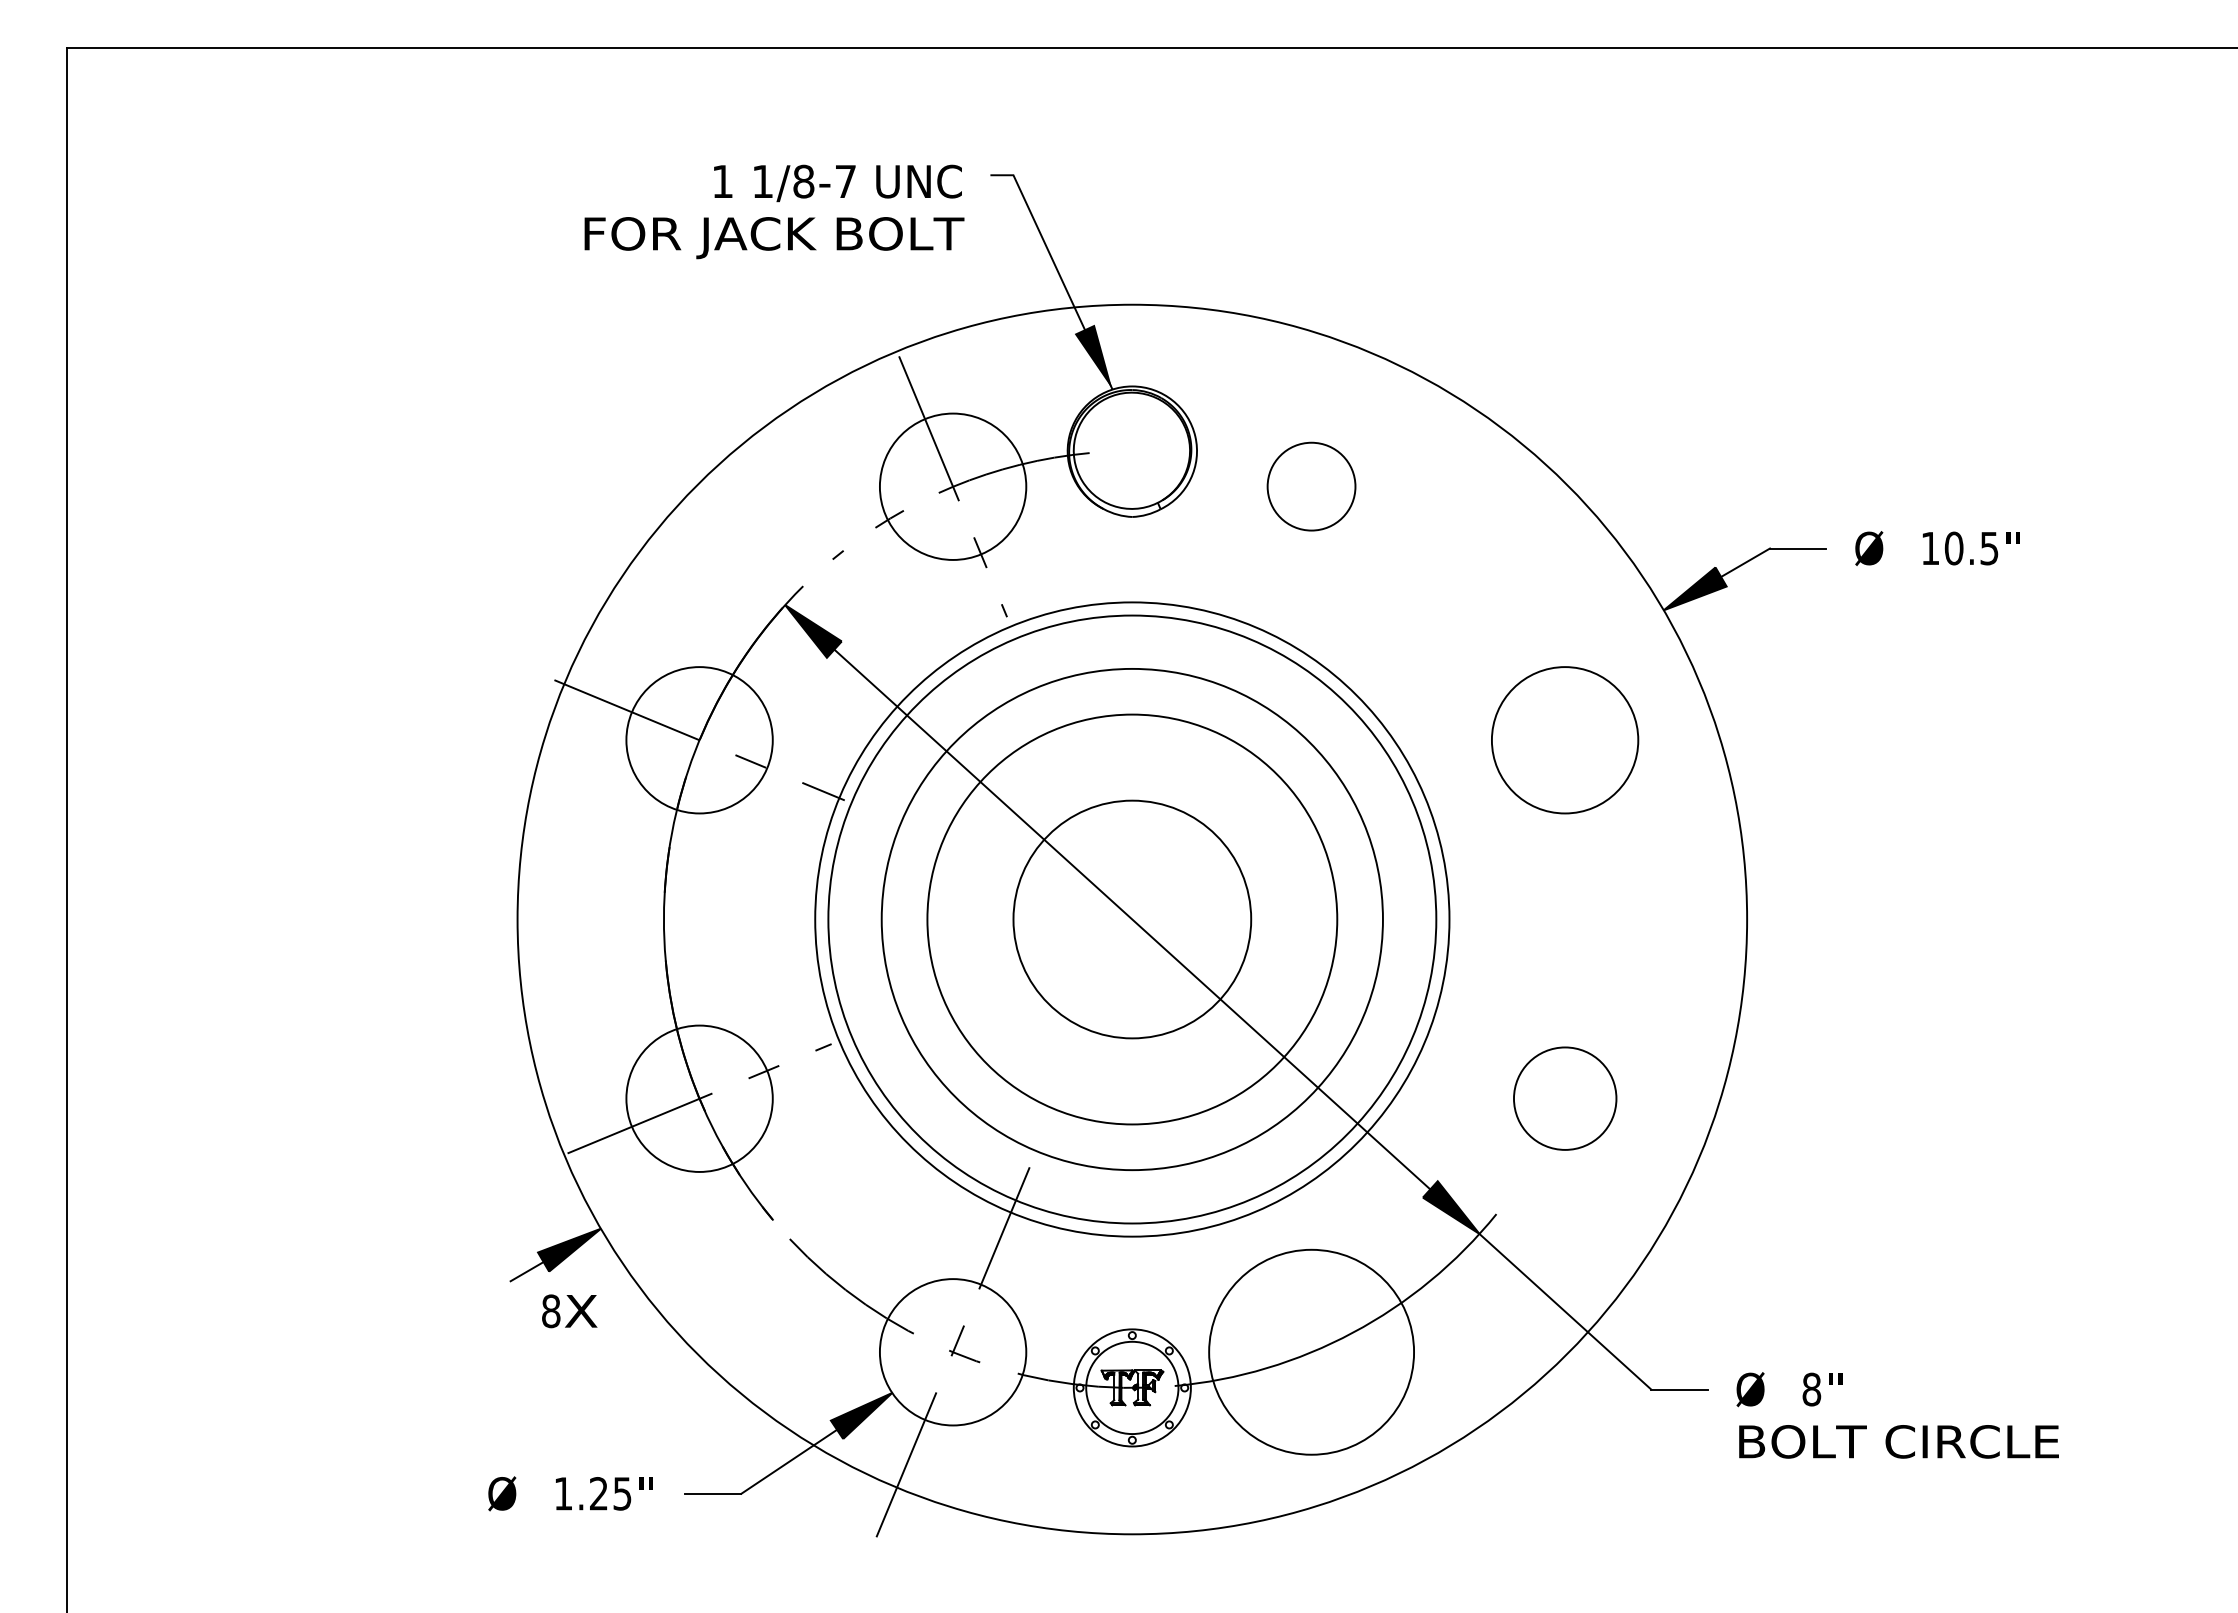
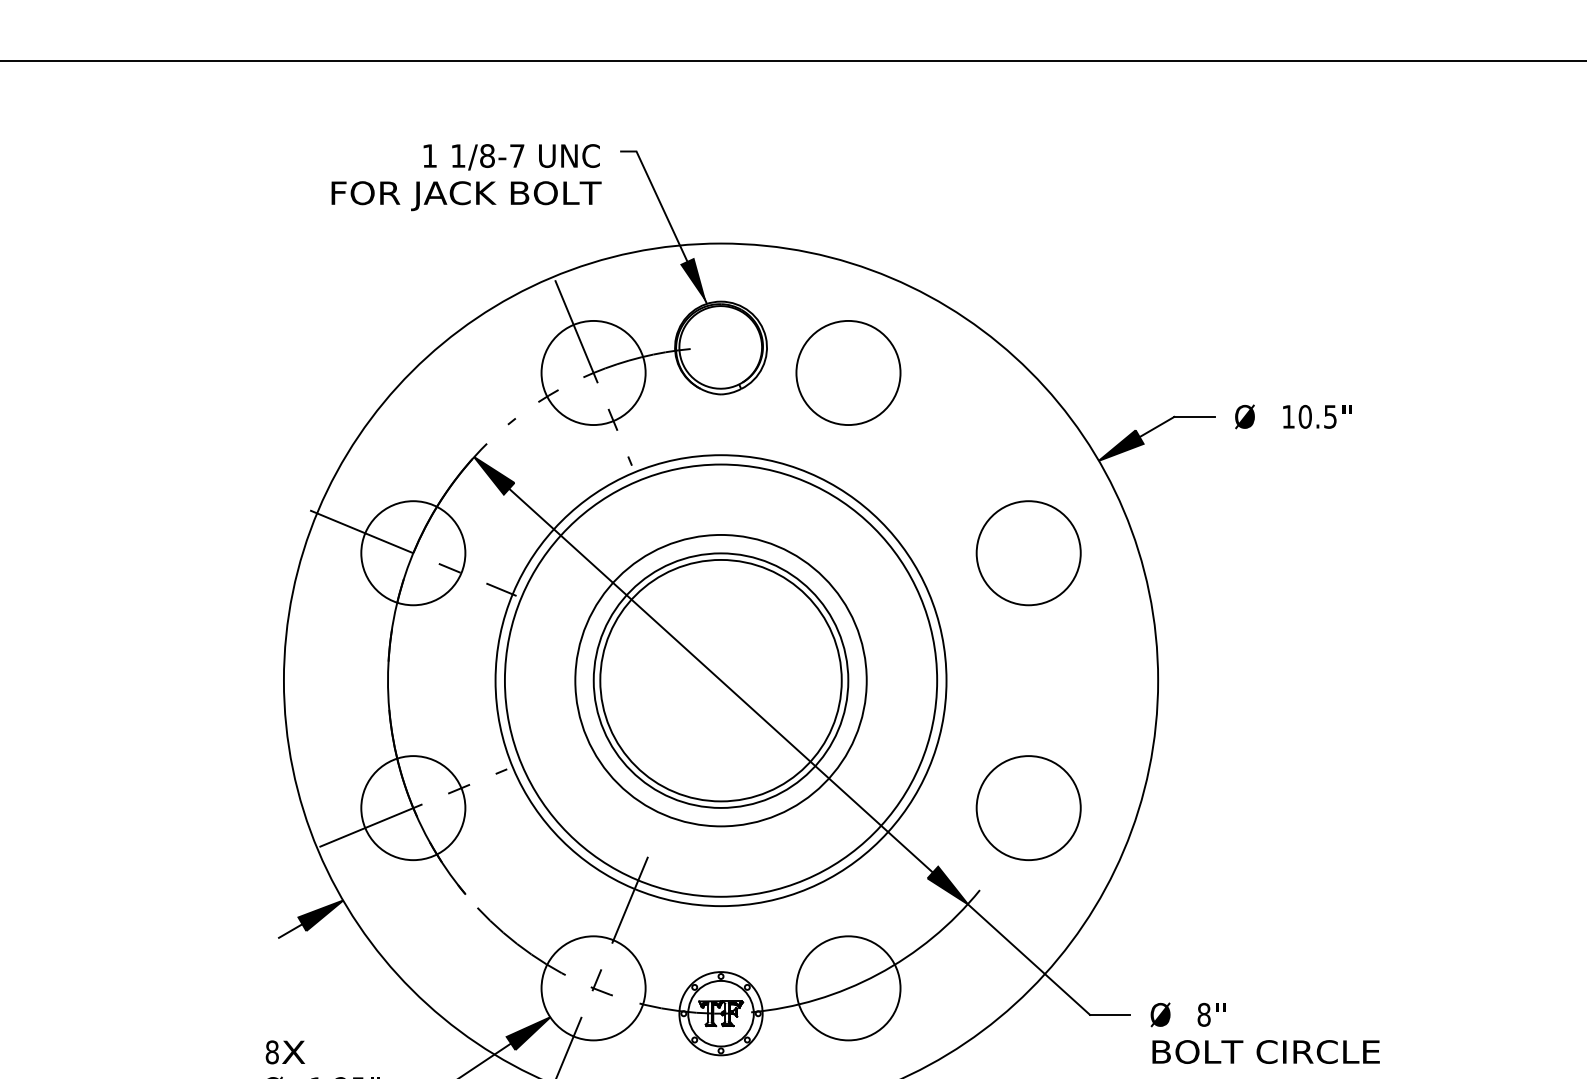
circle: (1311, 486) -> (848, 372), size x1.67
circle: (1132, 919) -> (721, 680), size x0.71
circle: (1132, 919) -> (721, 680), size x1.43
circle: (1565, 1098) -> (1029, 807), size x1.43
text: (569, 1311) -> (285, 1052), moved
circle: (1311, 1352) -> (848, 988), size x0.71

